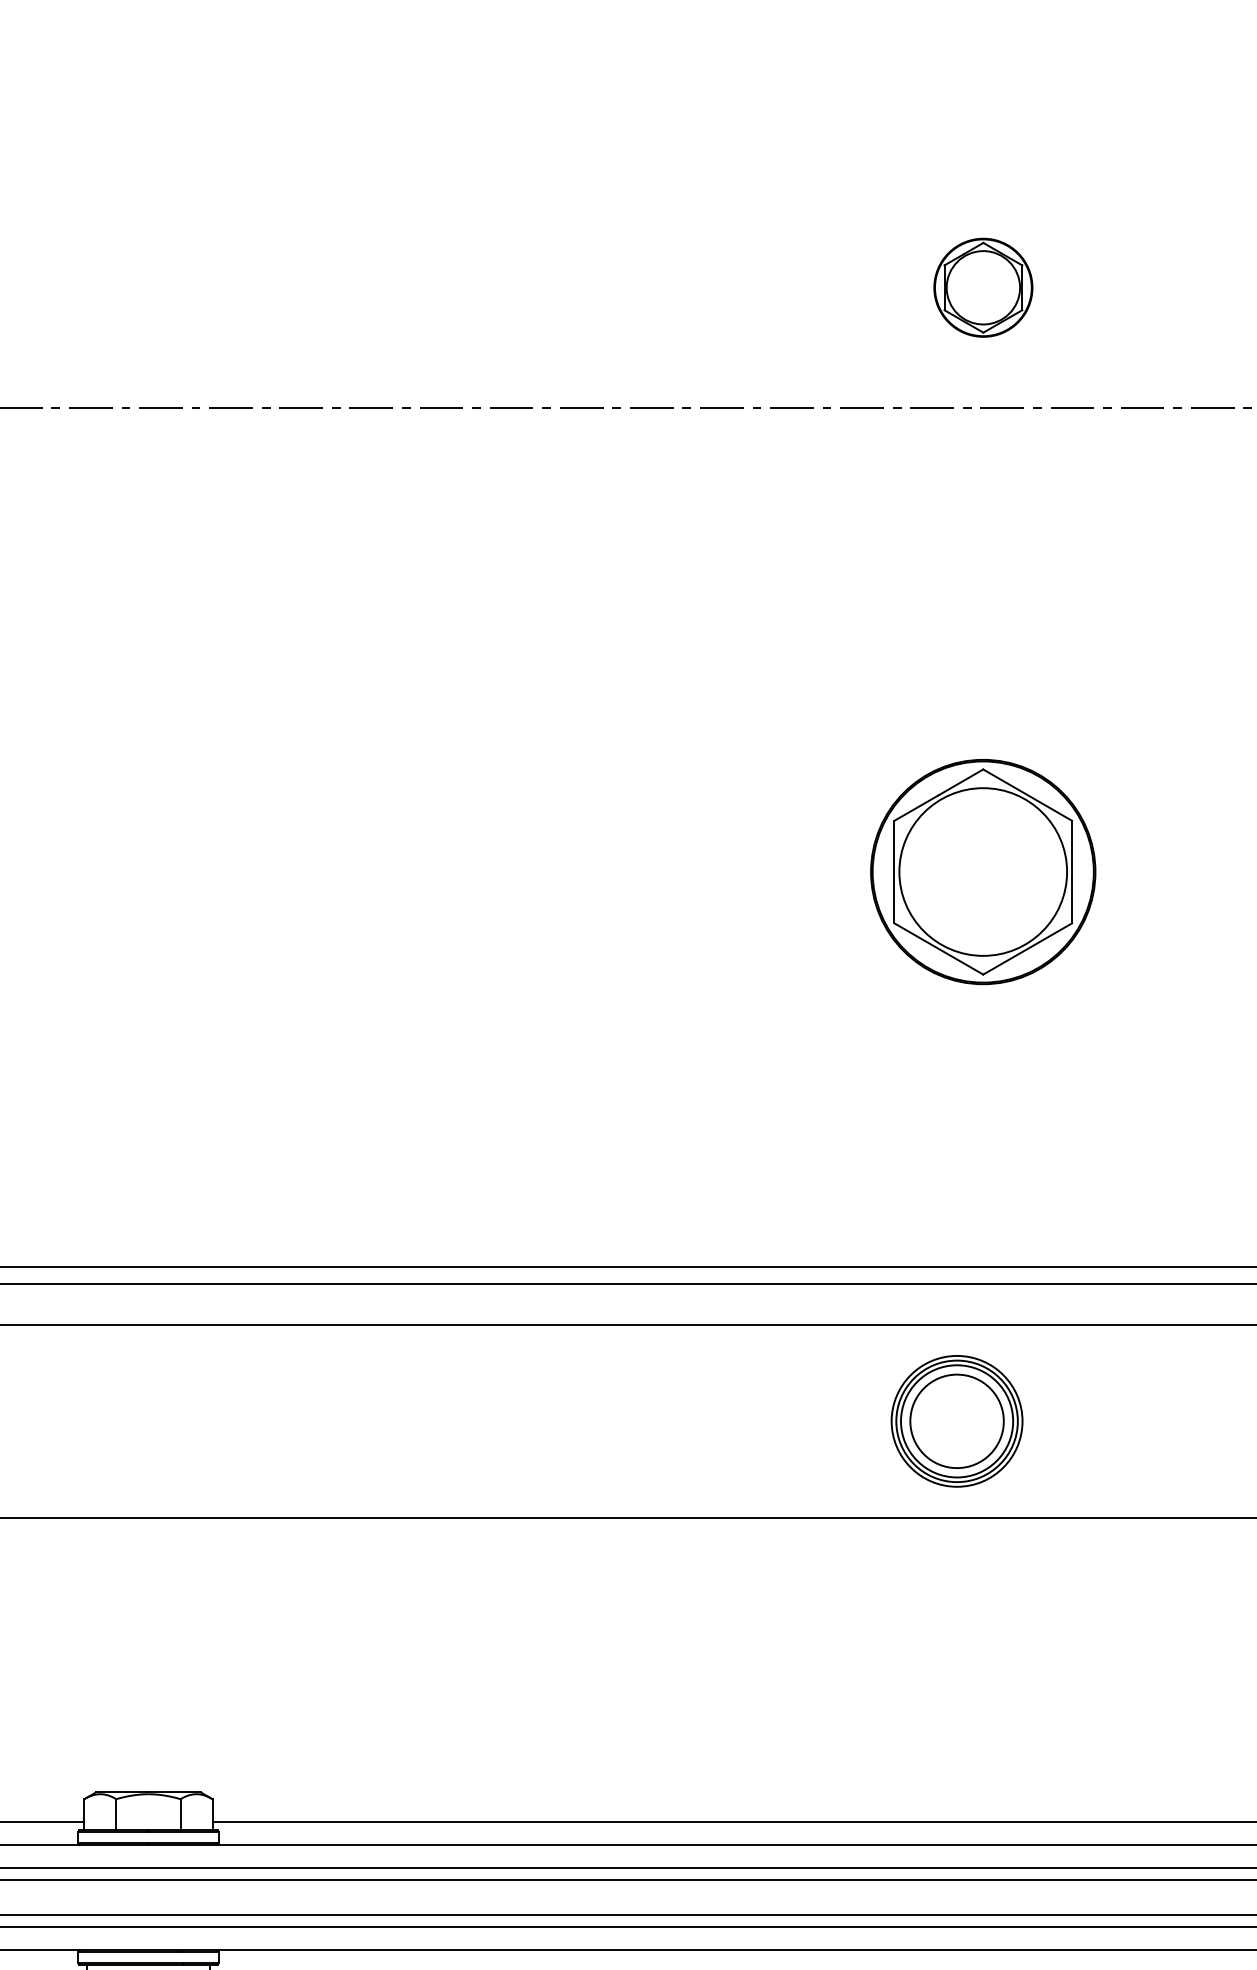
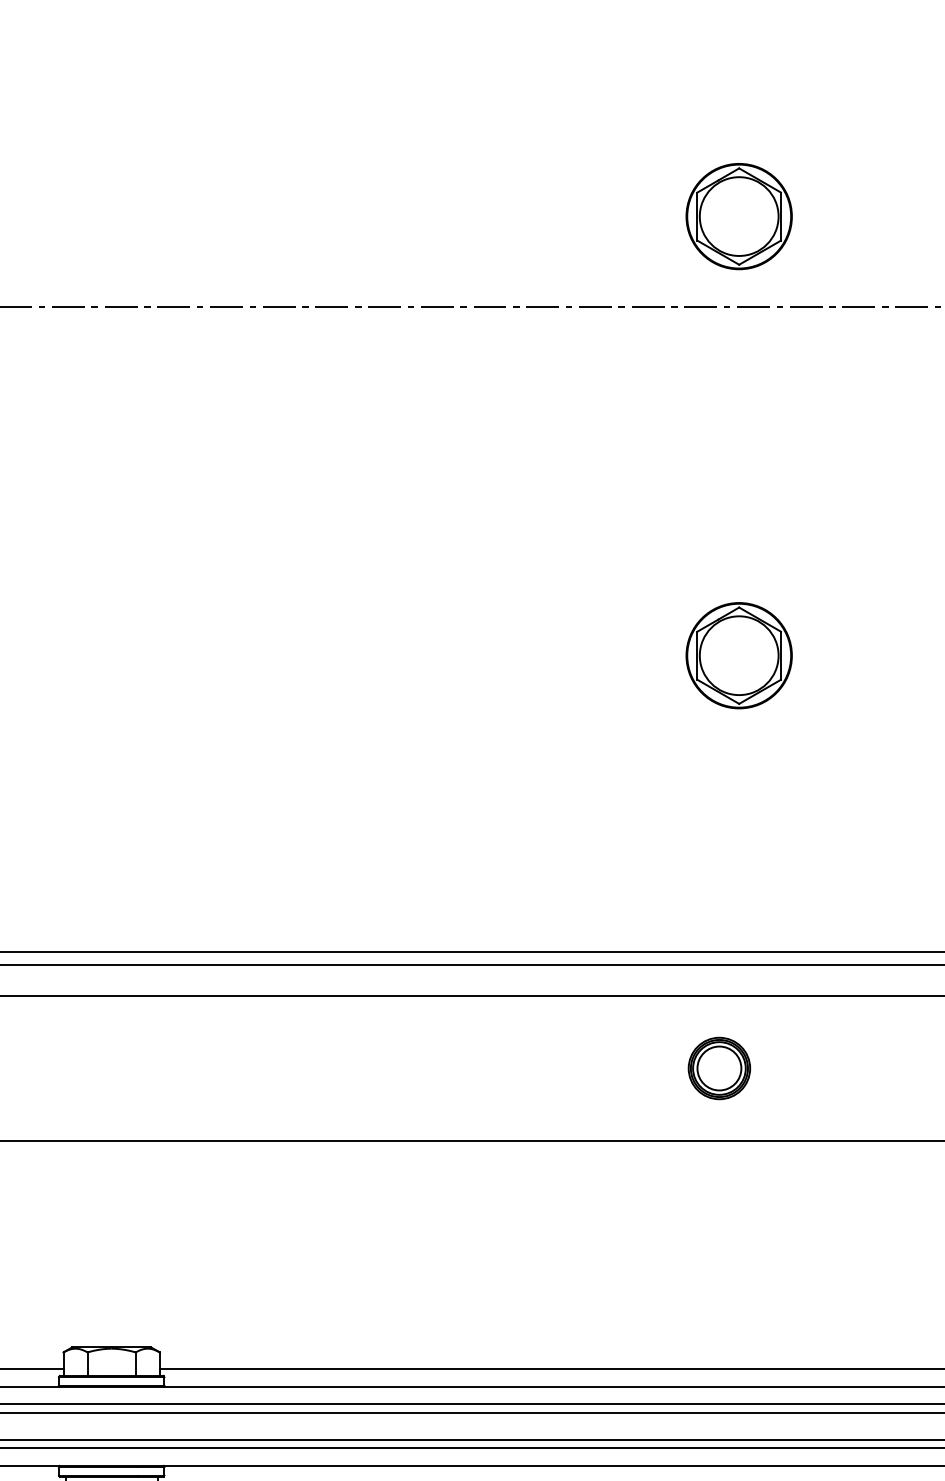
part: (983, 287) -> (739, 216), size x1.43
part: (983, 872) -> (739, 655), size x0.62
part: (956, 1421) -> (719, 1068), size x0.62

